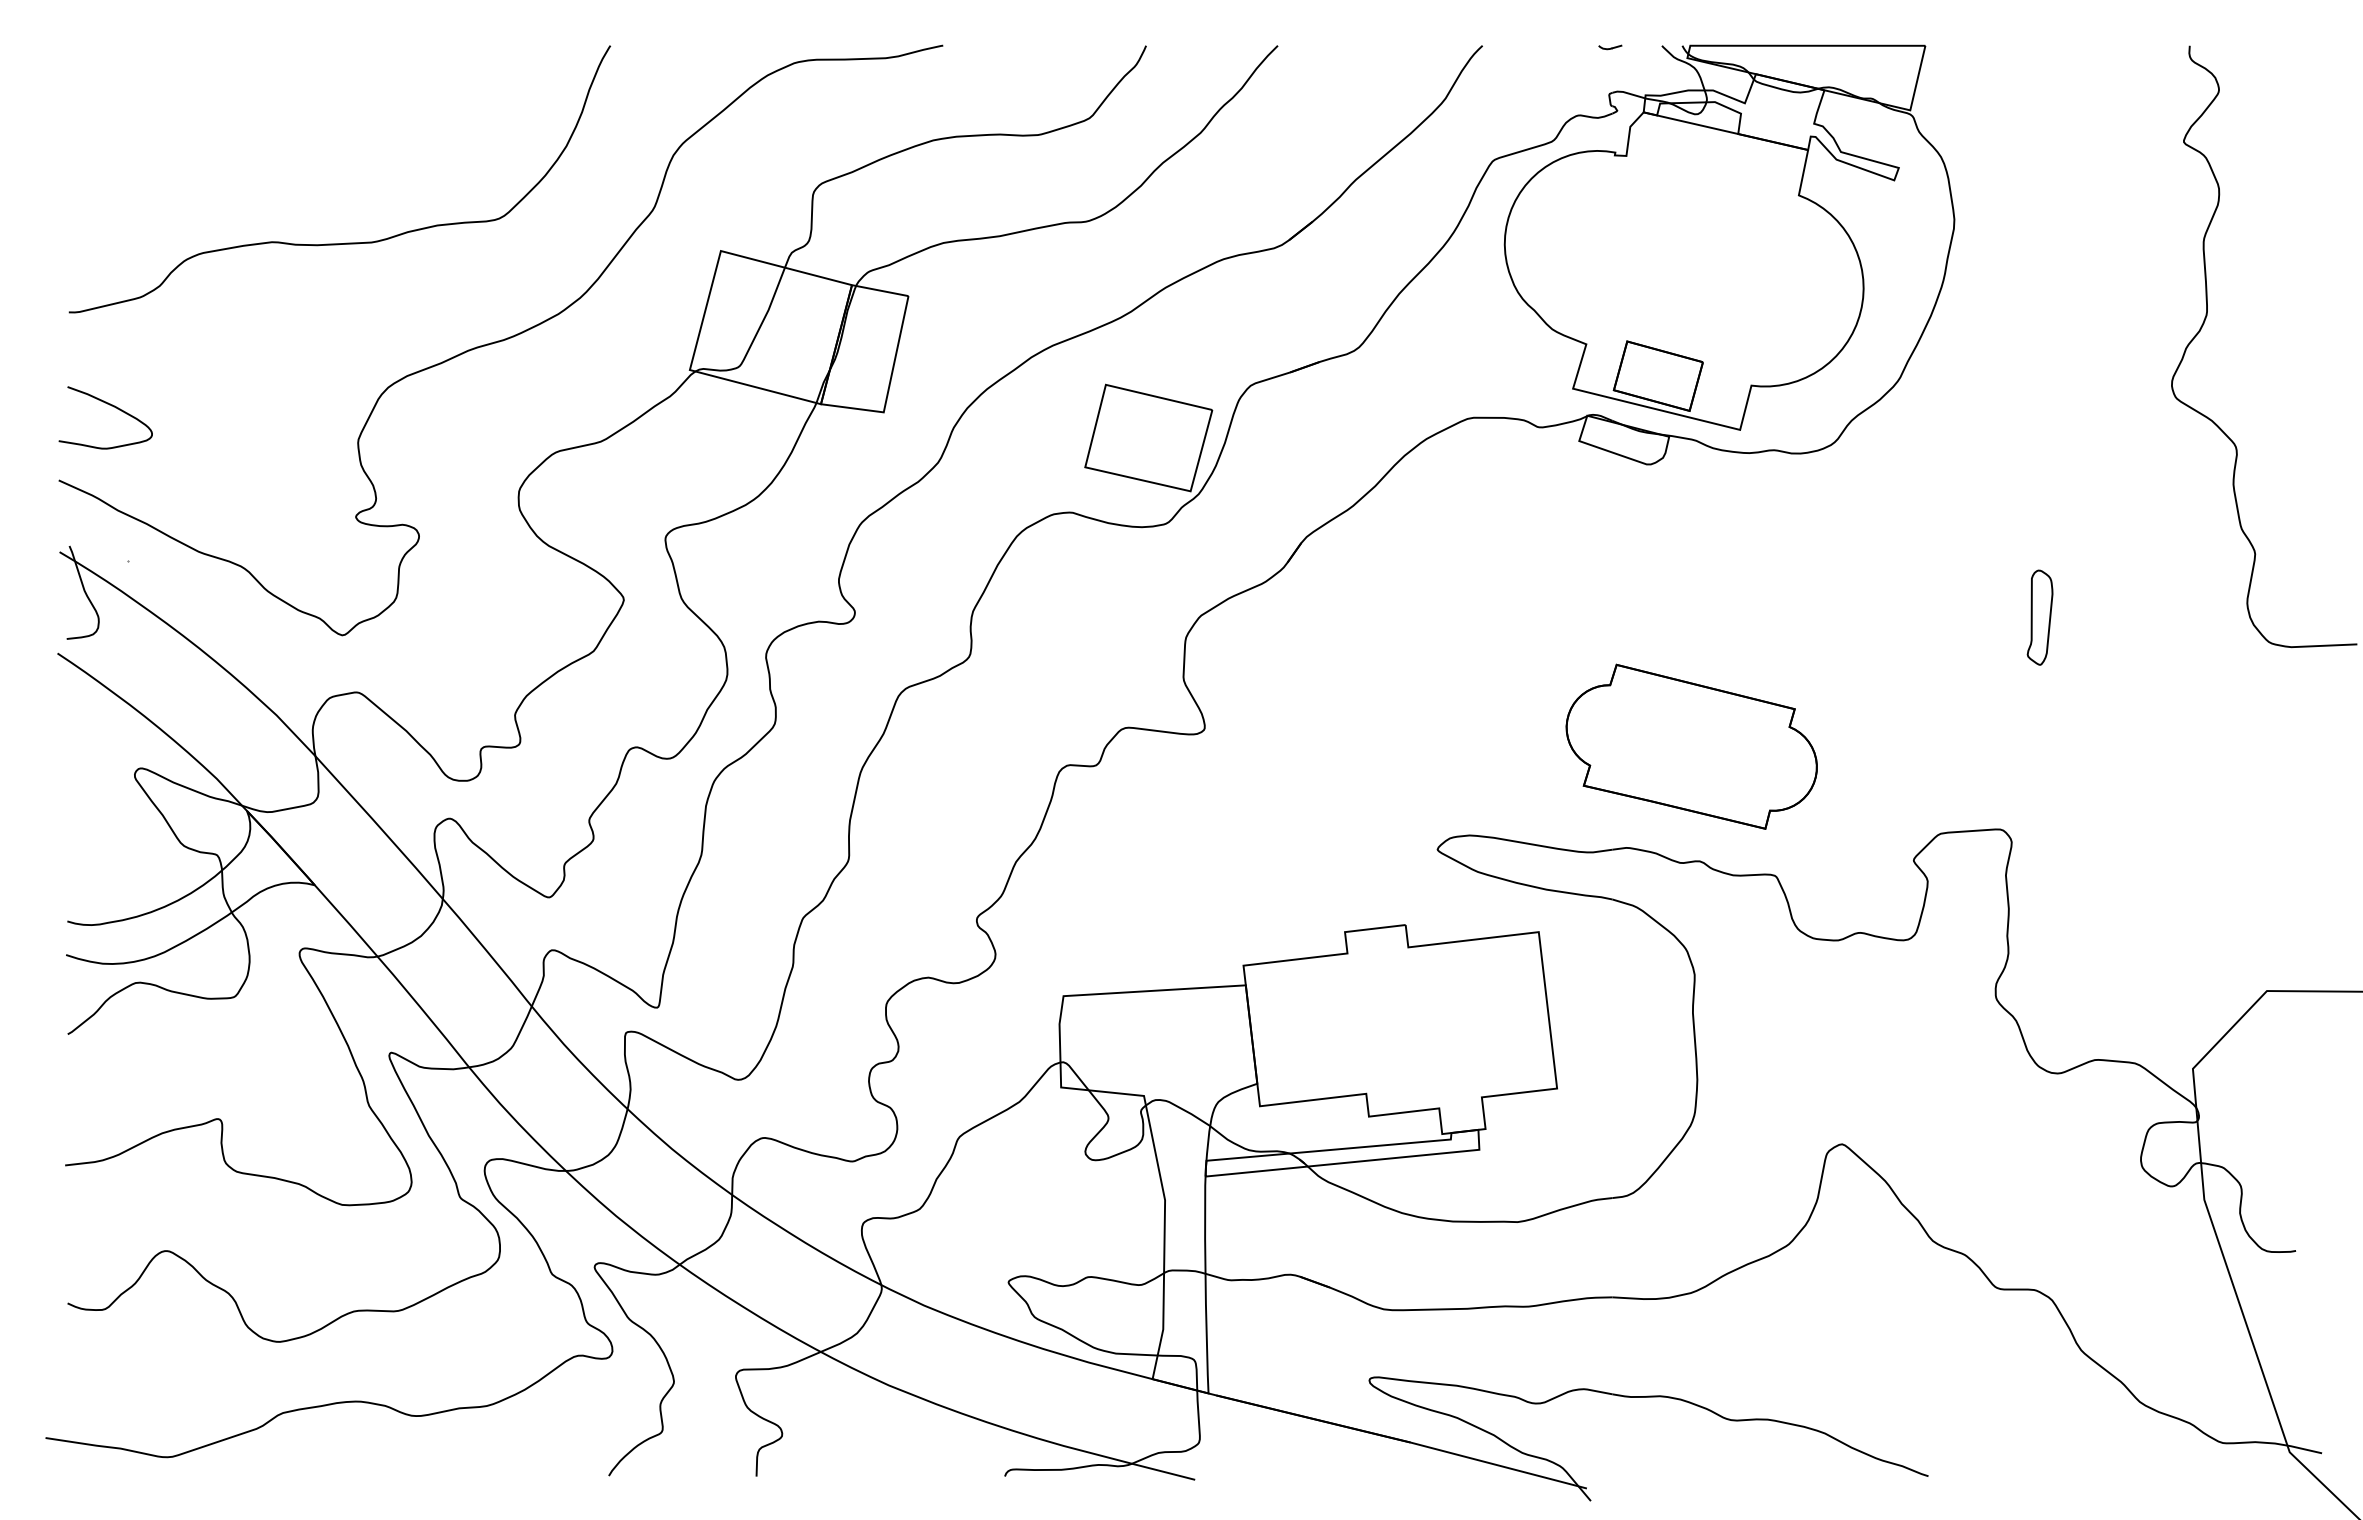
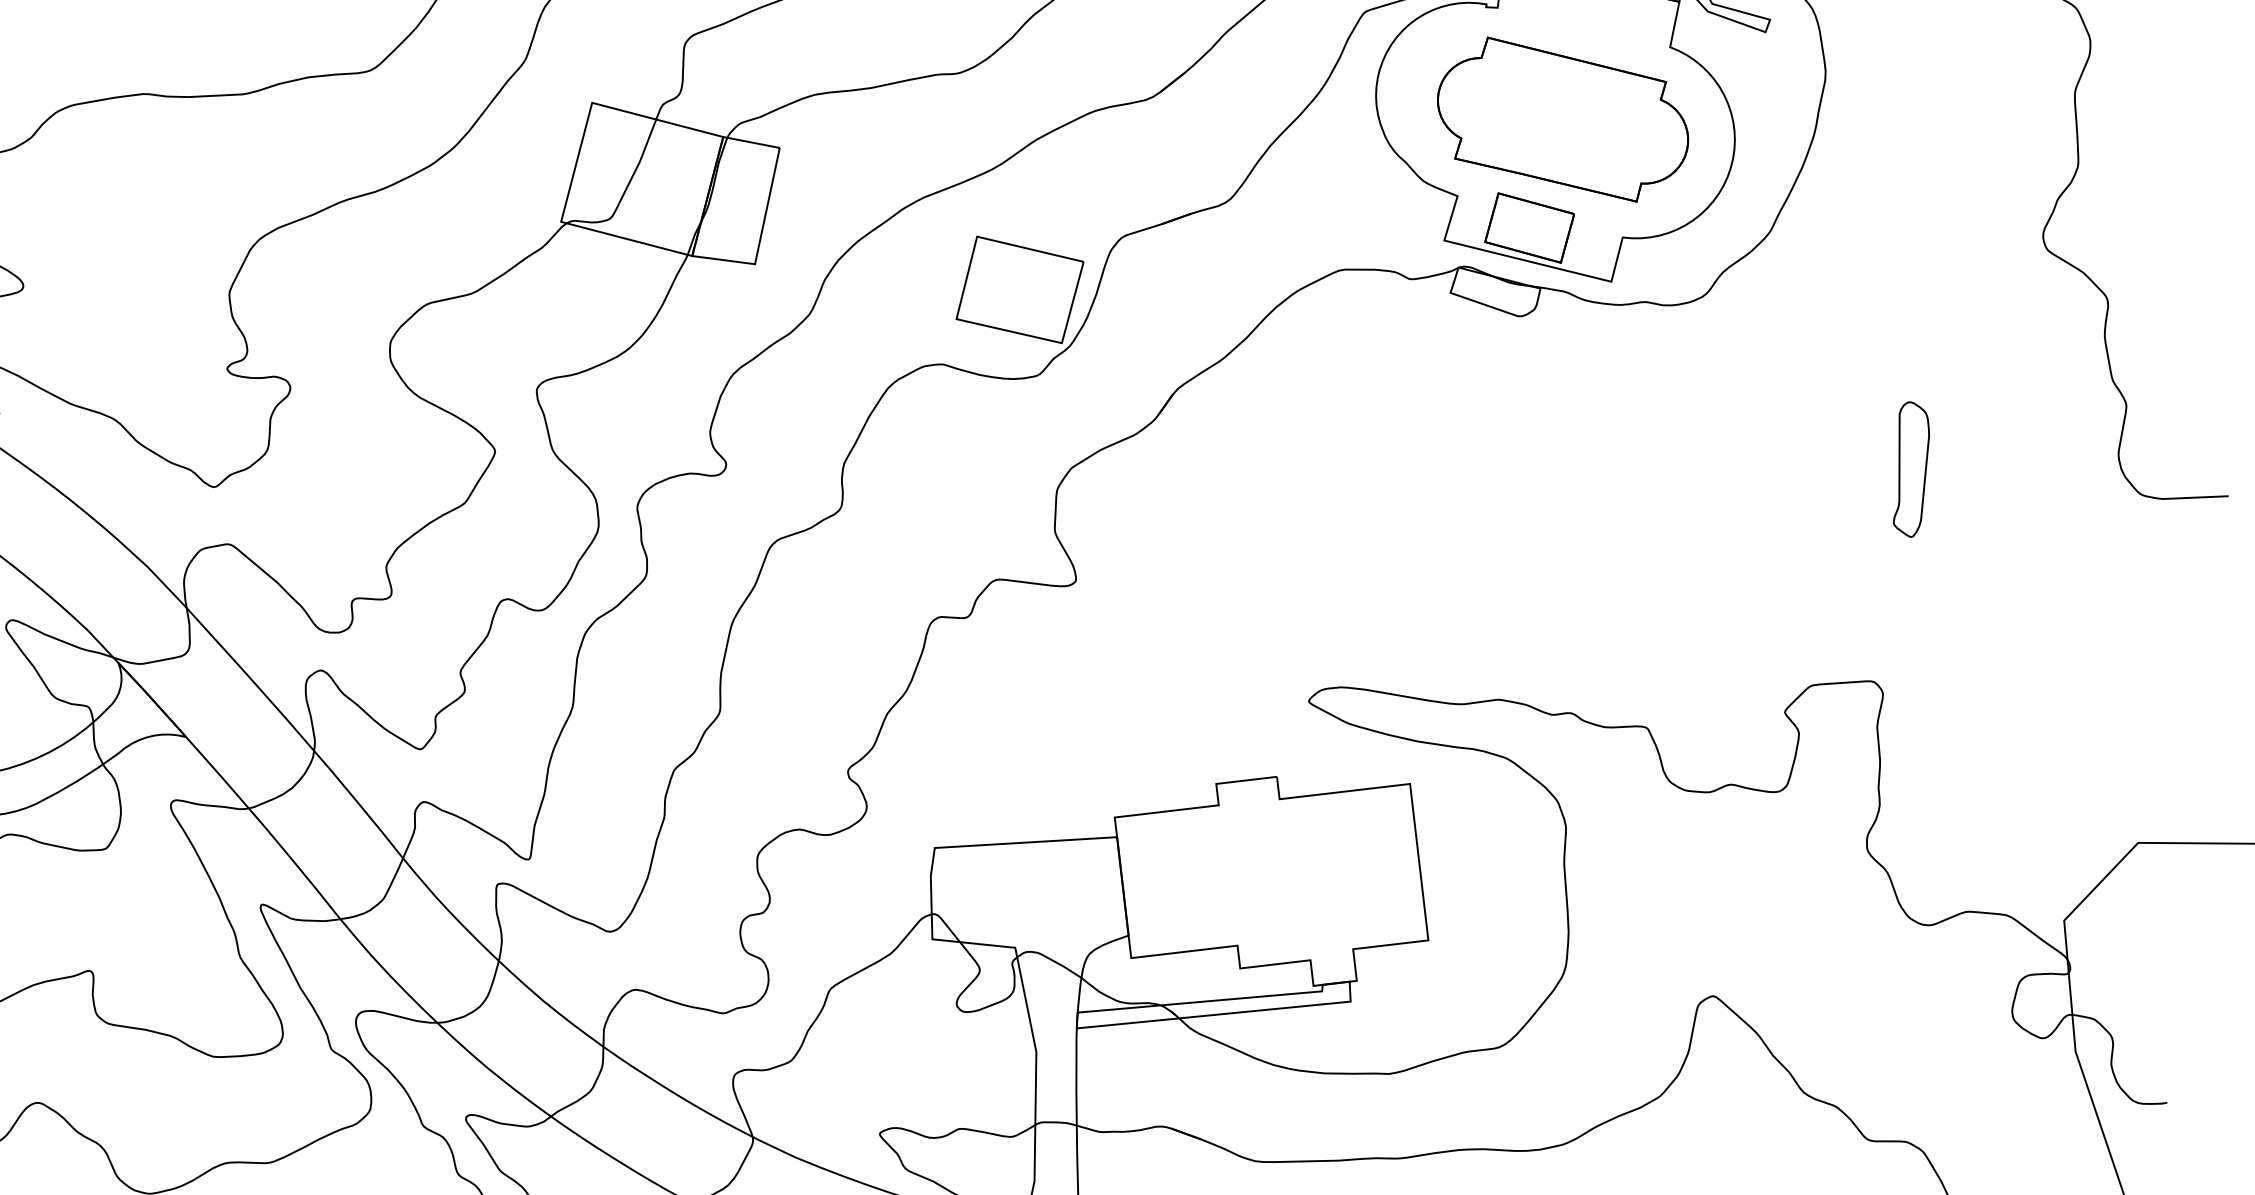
part: (2039, 617) -> (1910, 469), size x1.43
part: (1691, 746) -> (1562, 119), moved

